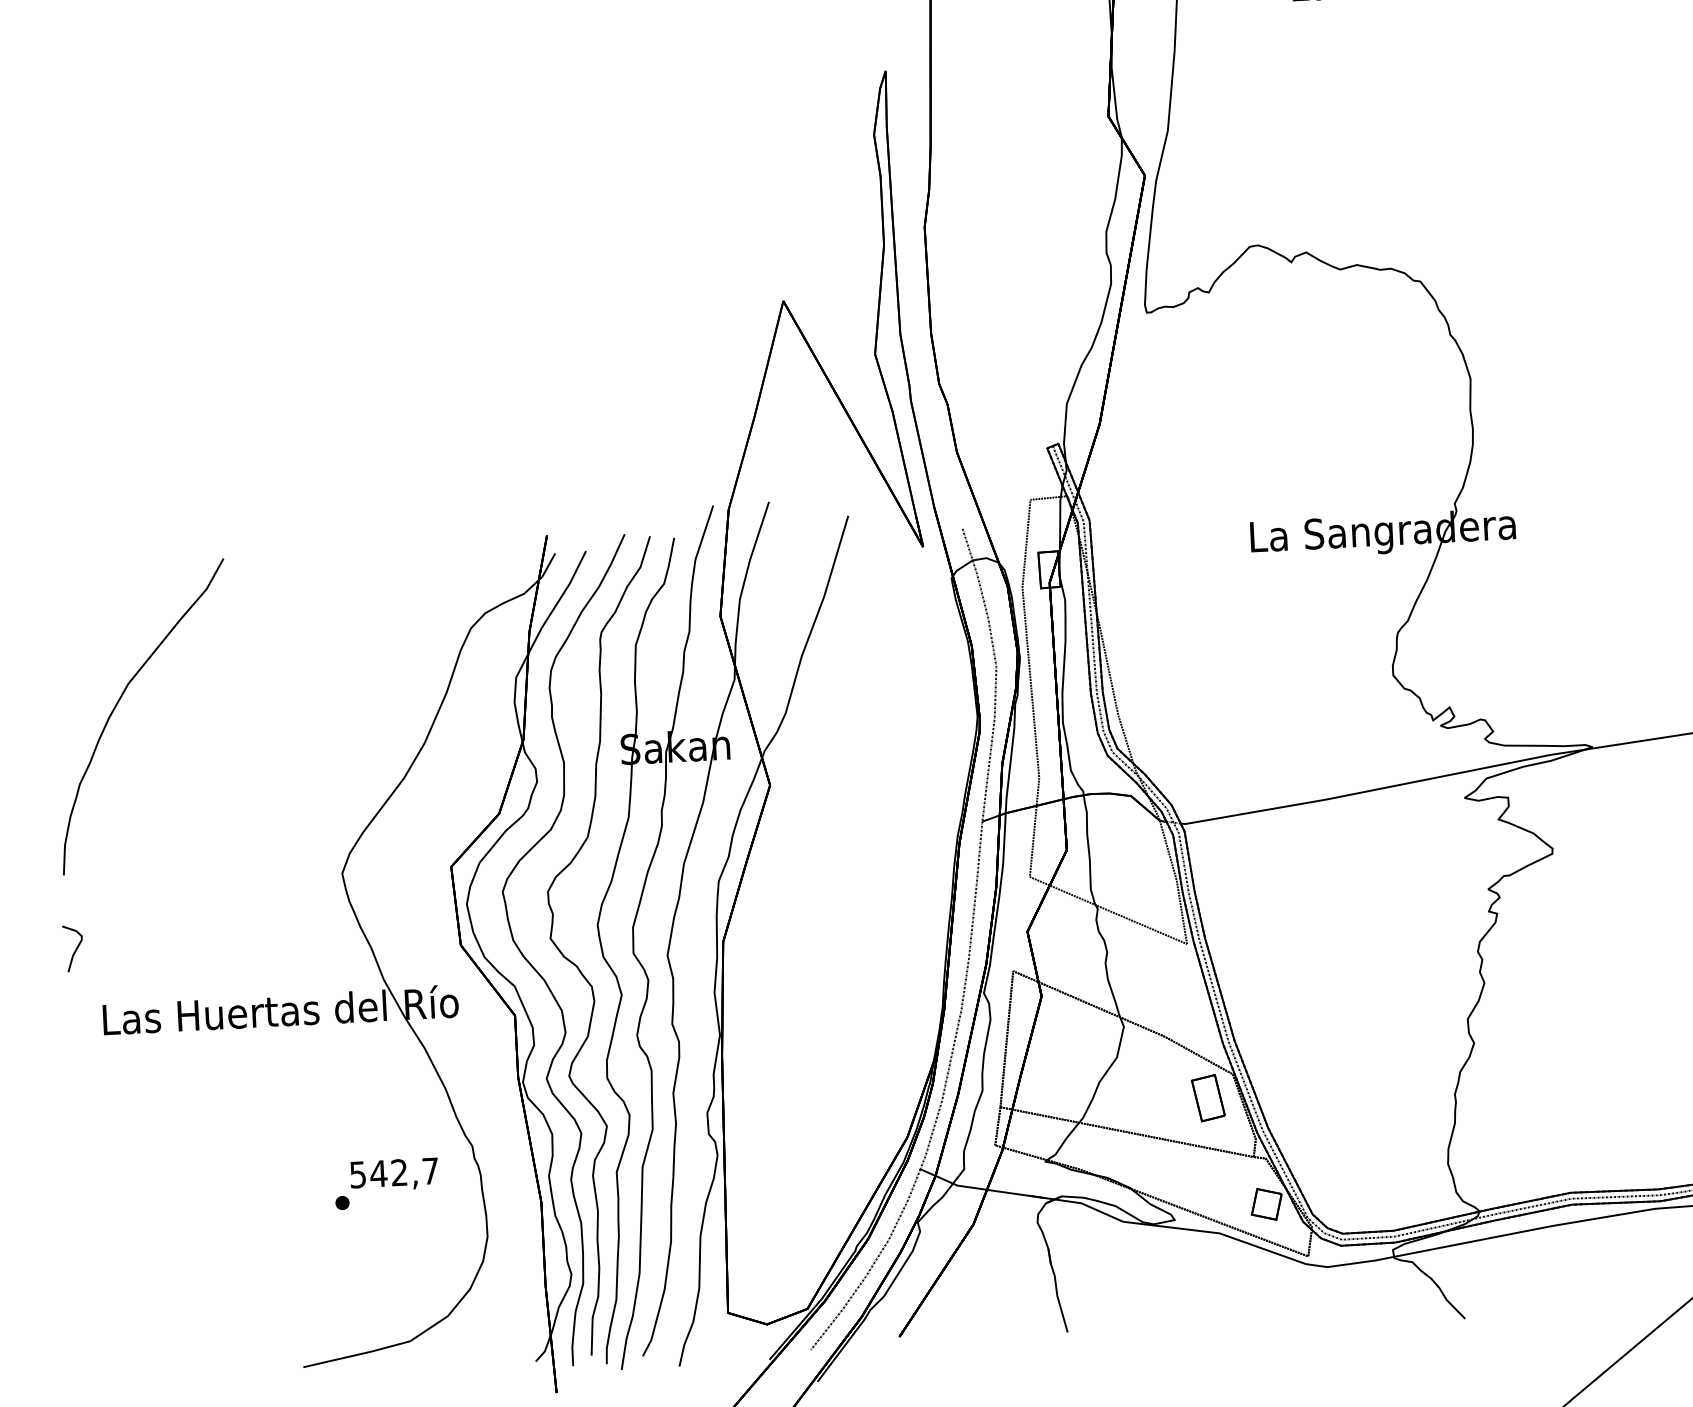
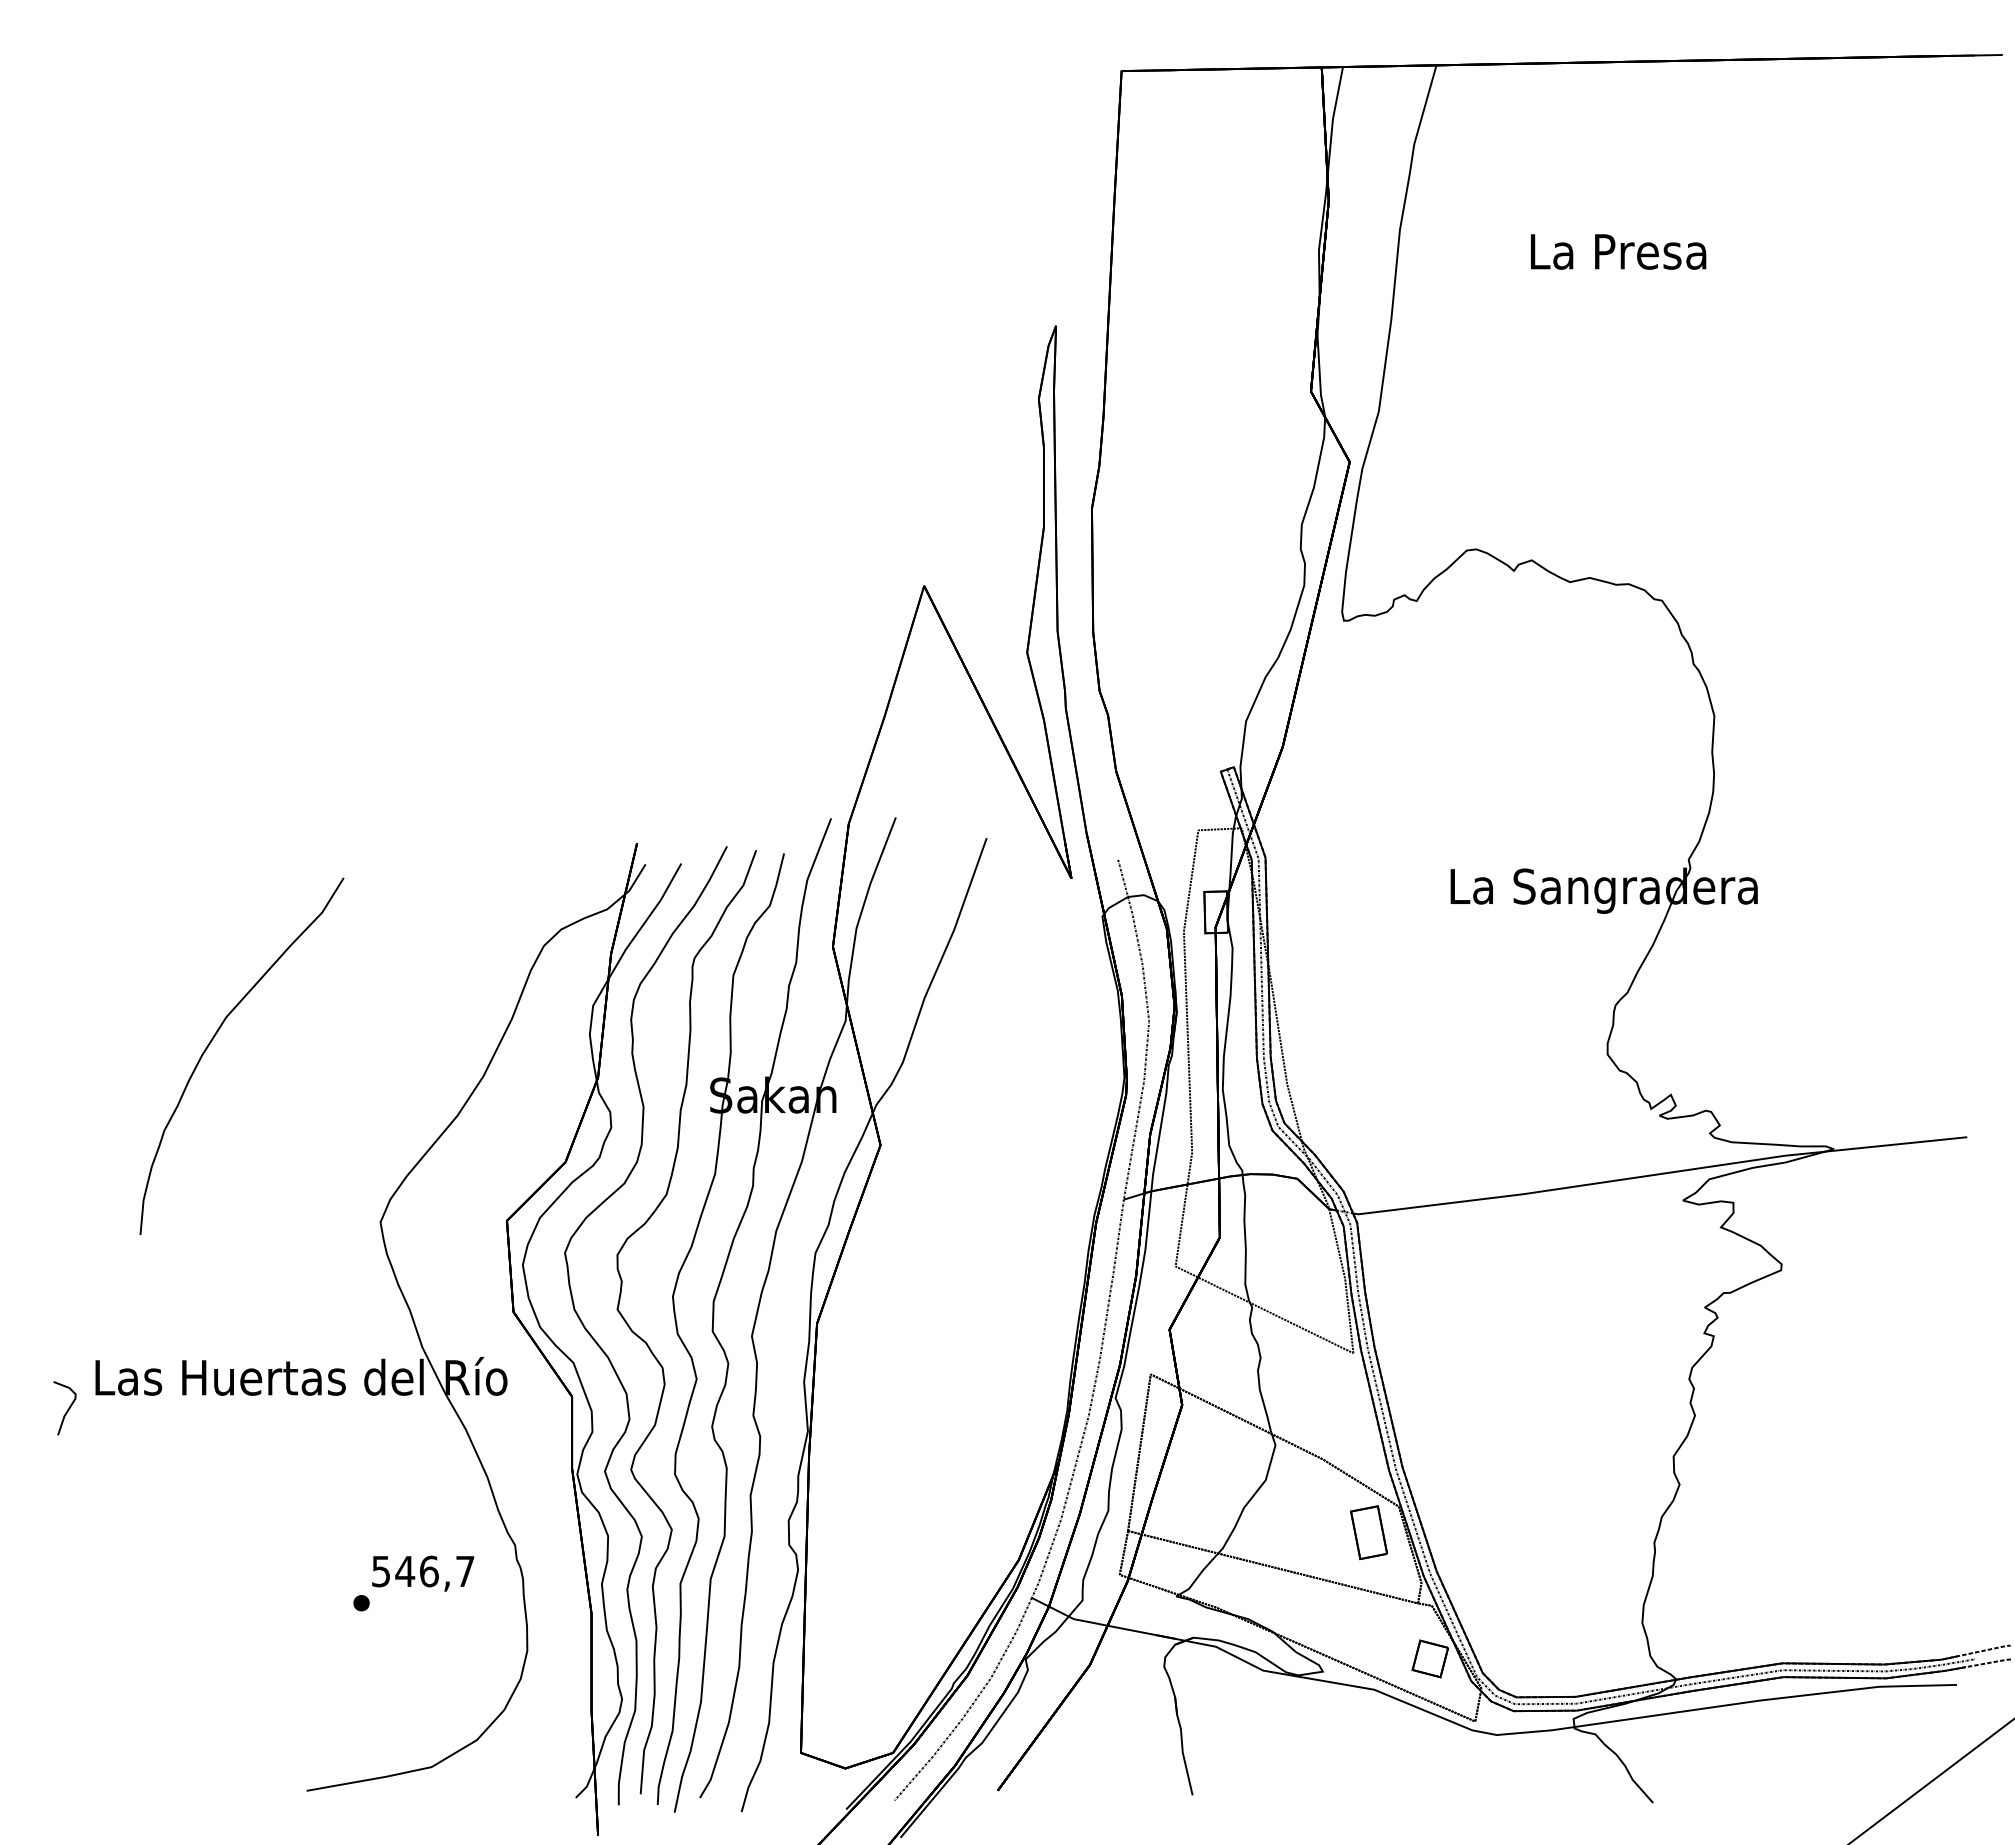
curve: (119, 700) -> (215, 1036), moved
curve: (75, 949) -> (67, 1409), moved
text: (399, 1172) -> (429, 1571), 542,7 -> 546,7

